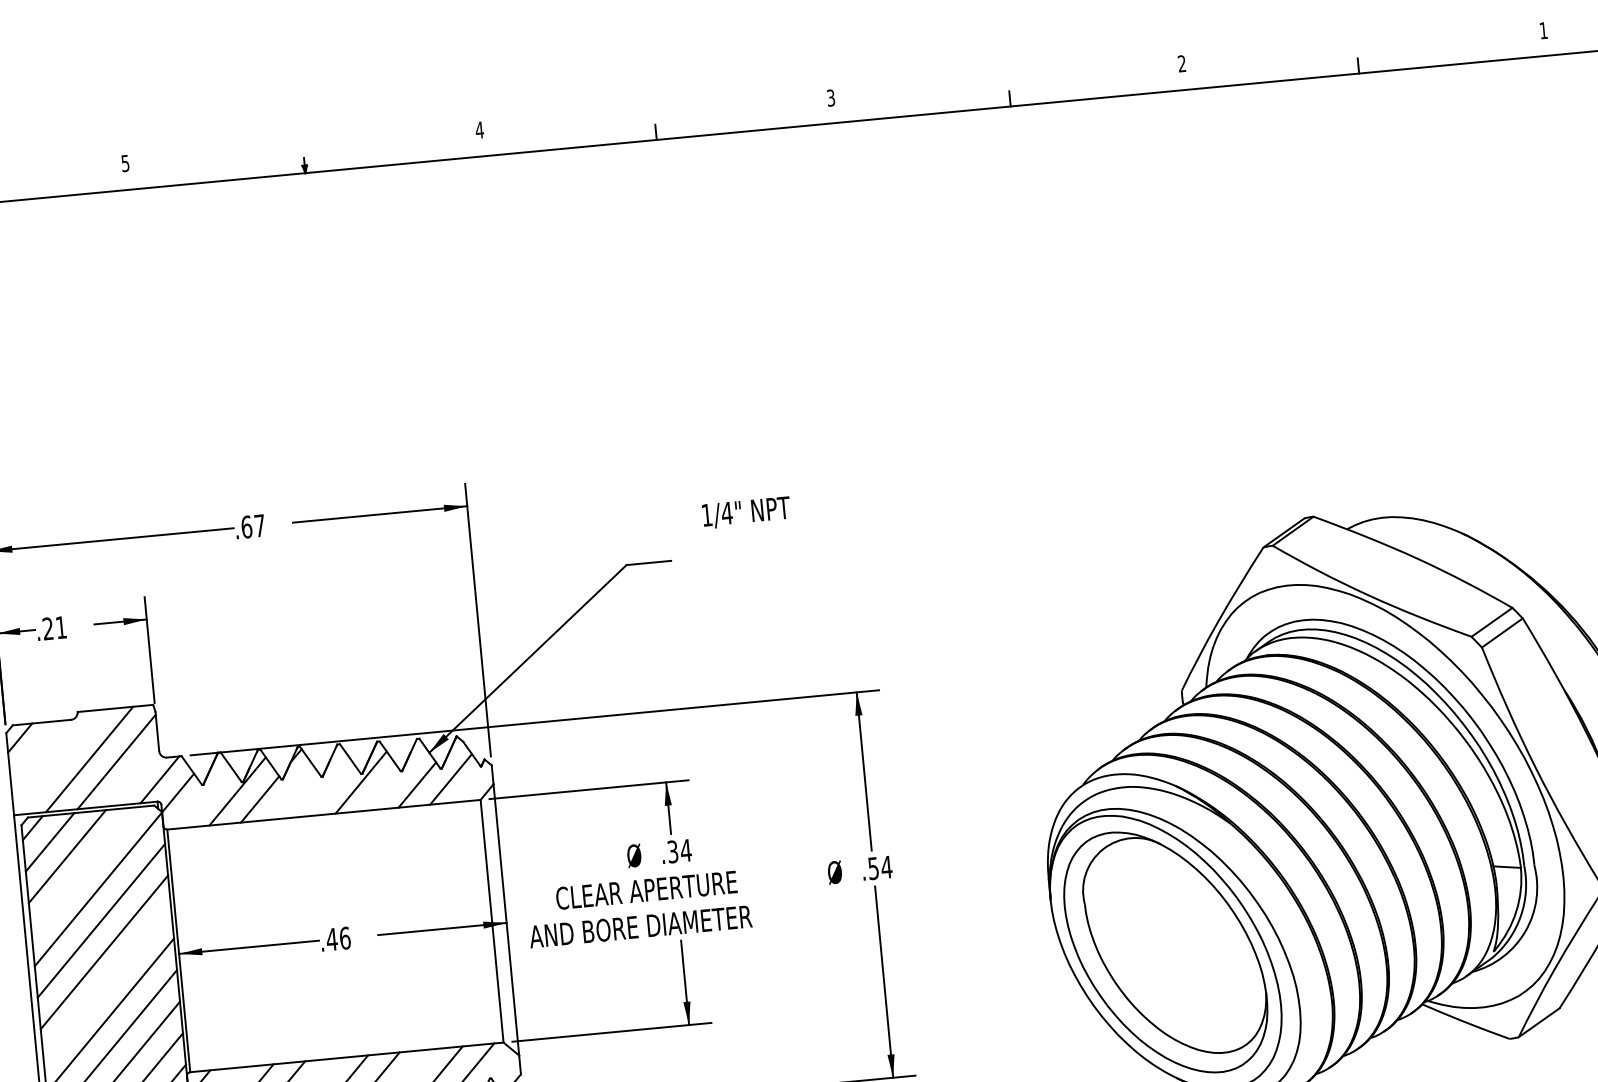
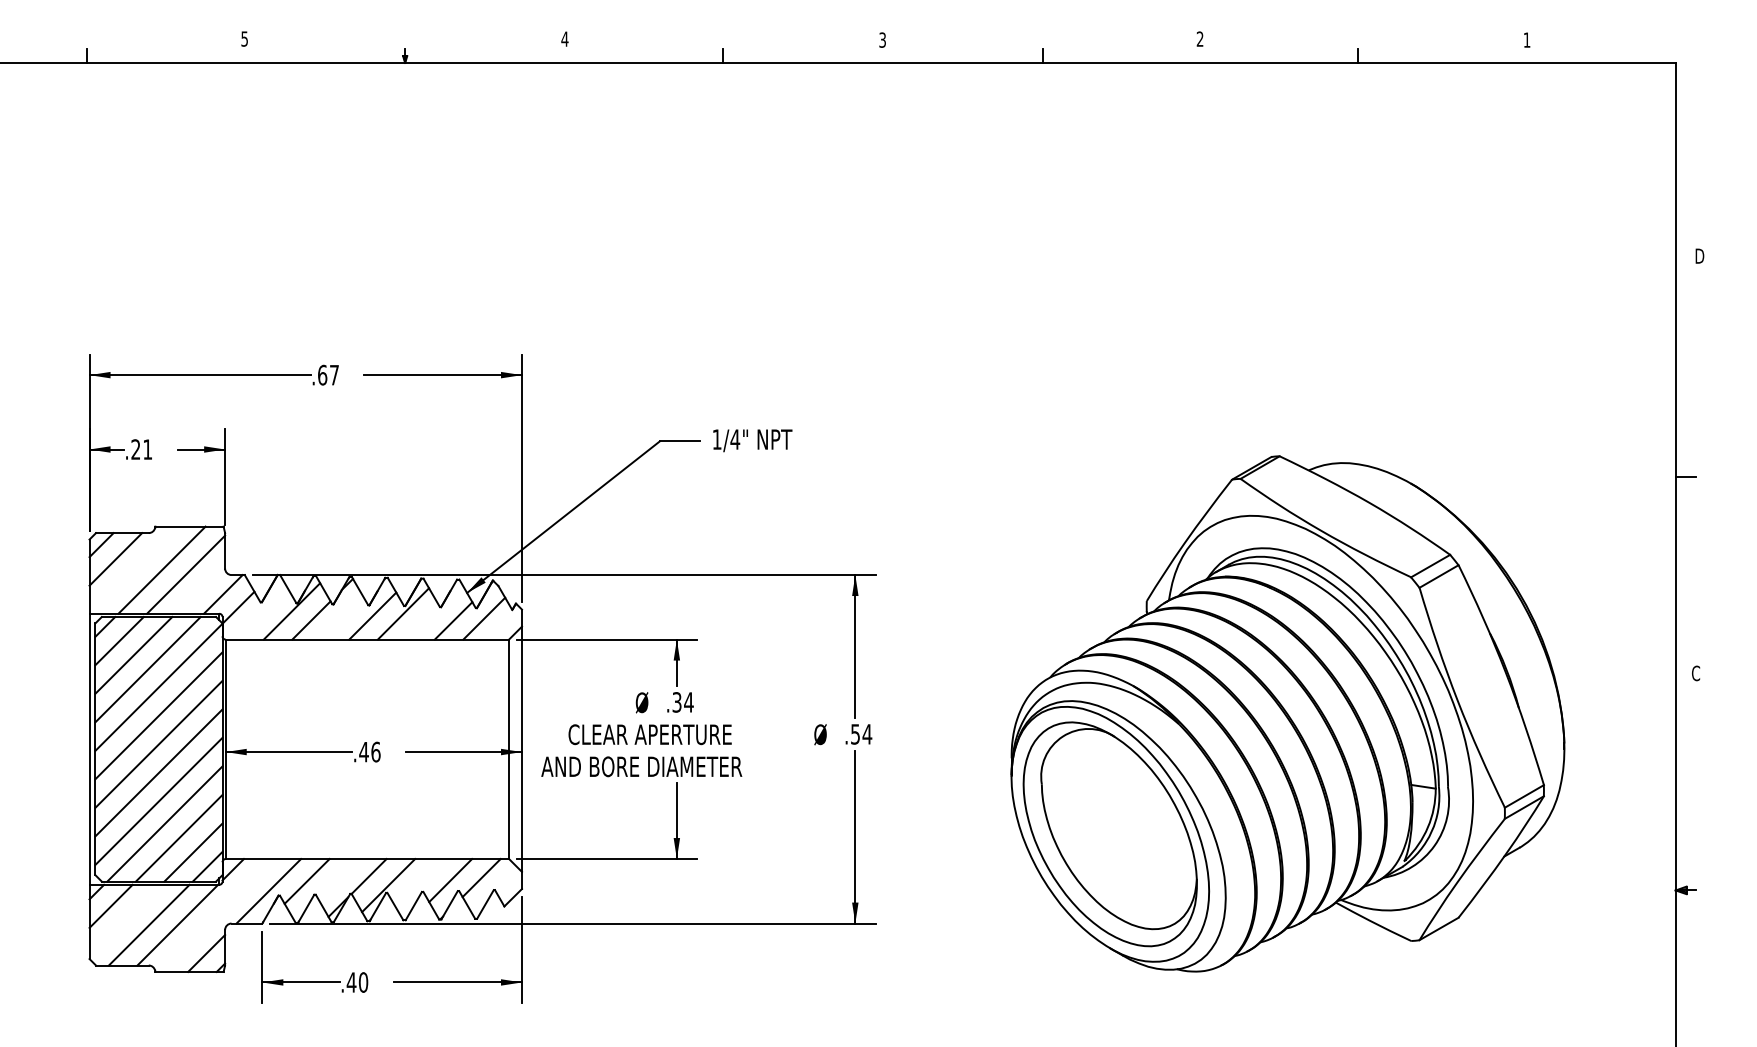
text: (746, 512) -> (752, 440), moved
line: (37, 752) -> (115, 559), added
line: (327, 787) -> (372, 615), added
line: (83, 870) -> (147, 669), added
line: (106, 983) -> (158, 772), added

